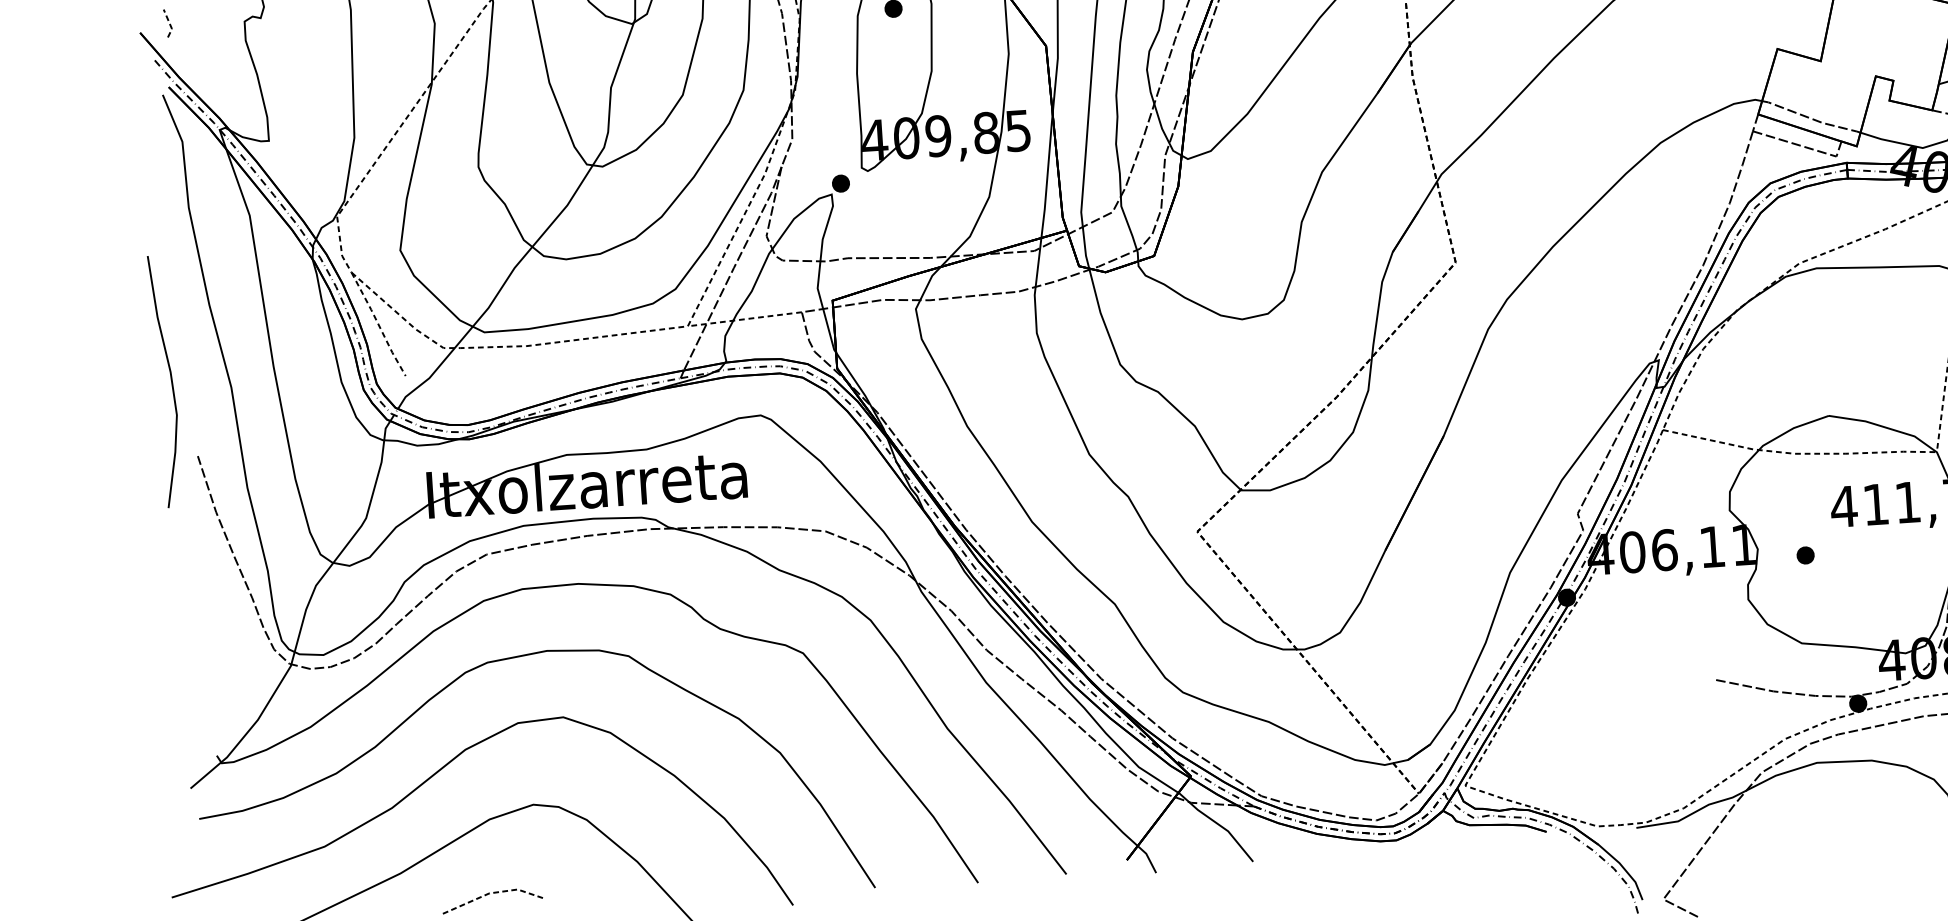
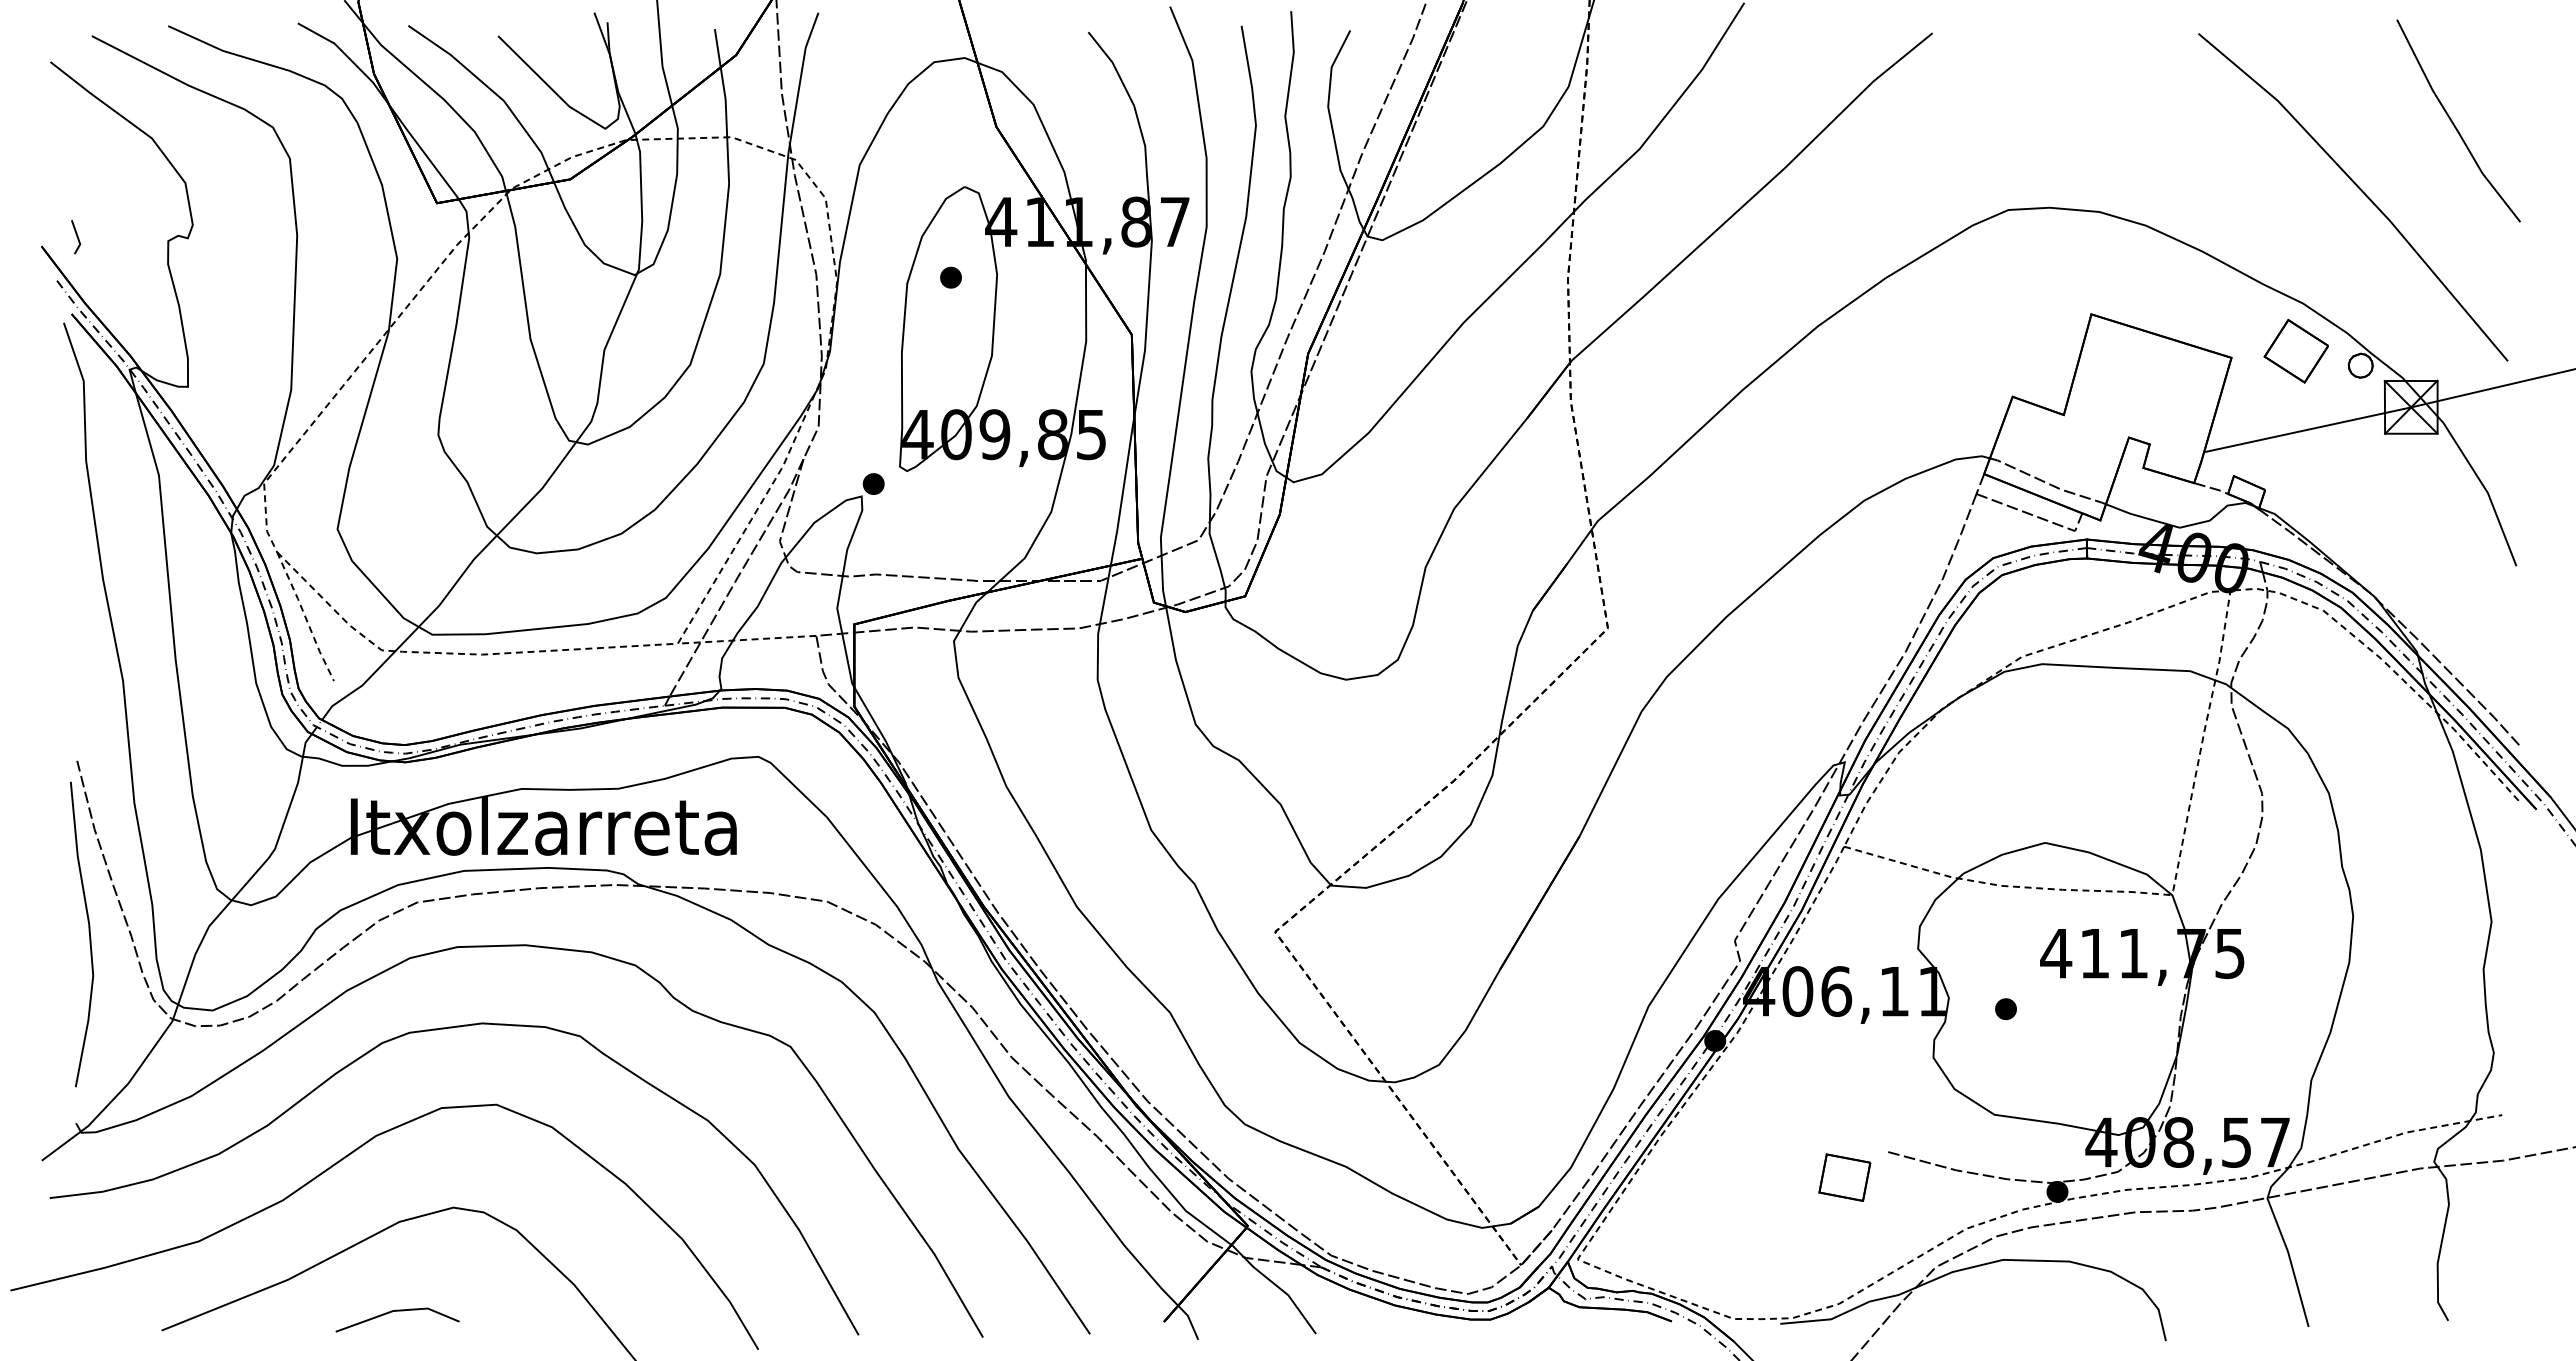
line: (169, 23) -> (77, 237), dashed -> solid
curve: (170, 379) -> (88, 932), moved
part: (1681, 703) -> (1844, 1177), added
line: (492, 892) -> (397, 1310), dashed -> solid

